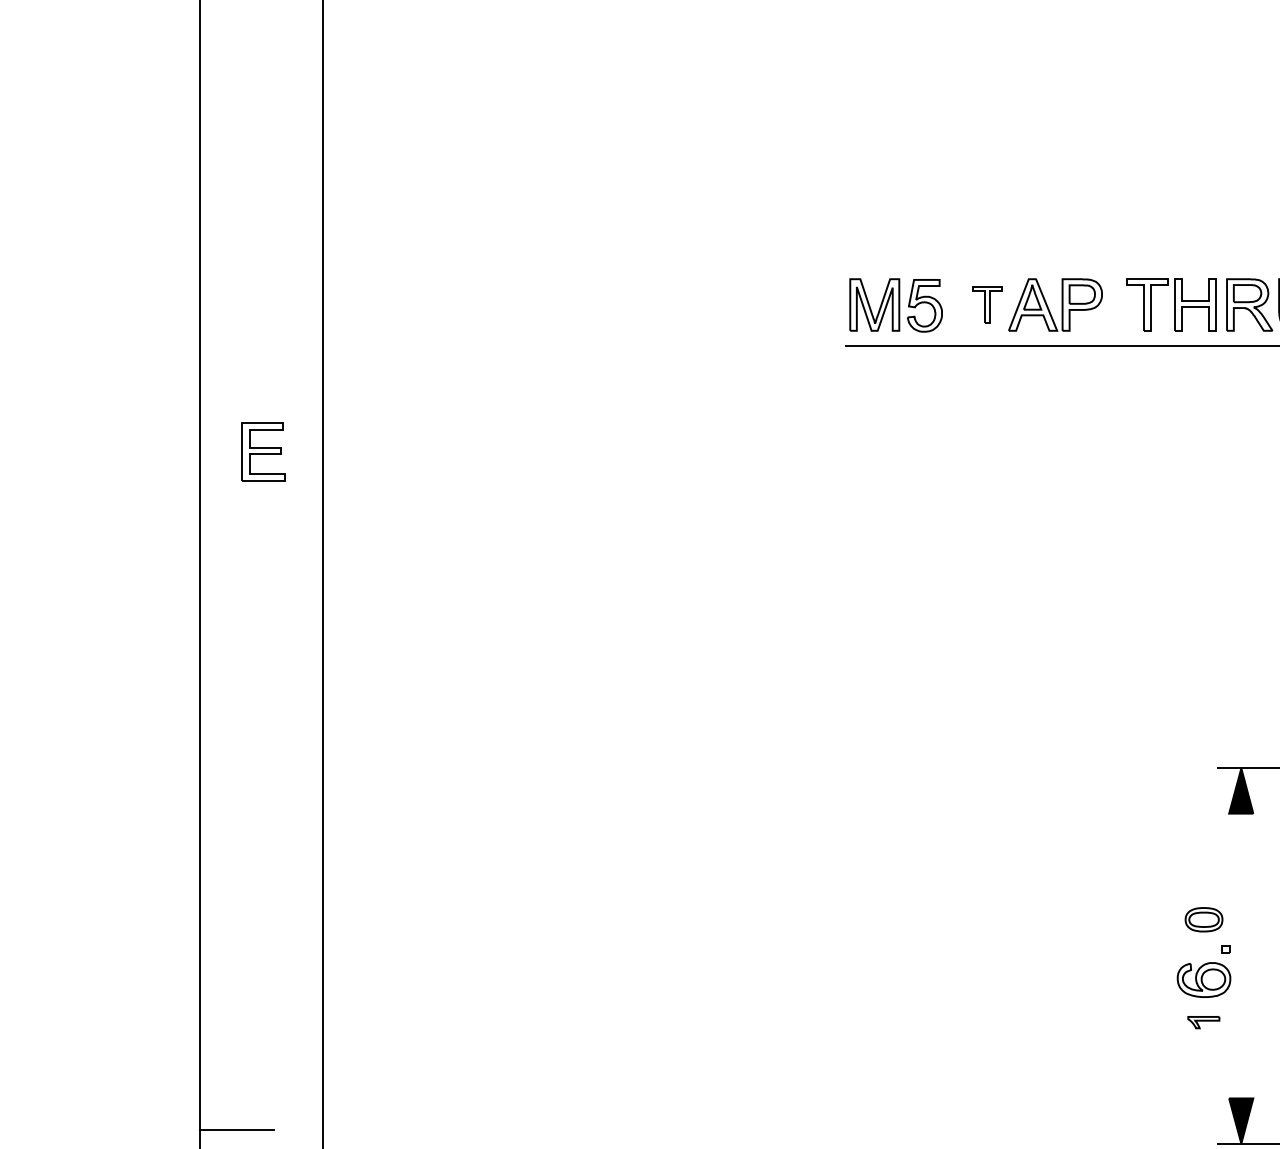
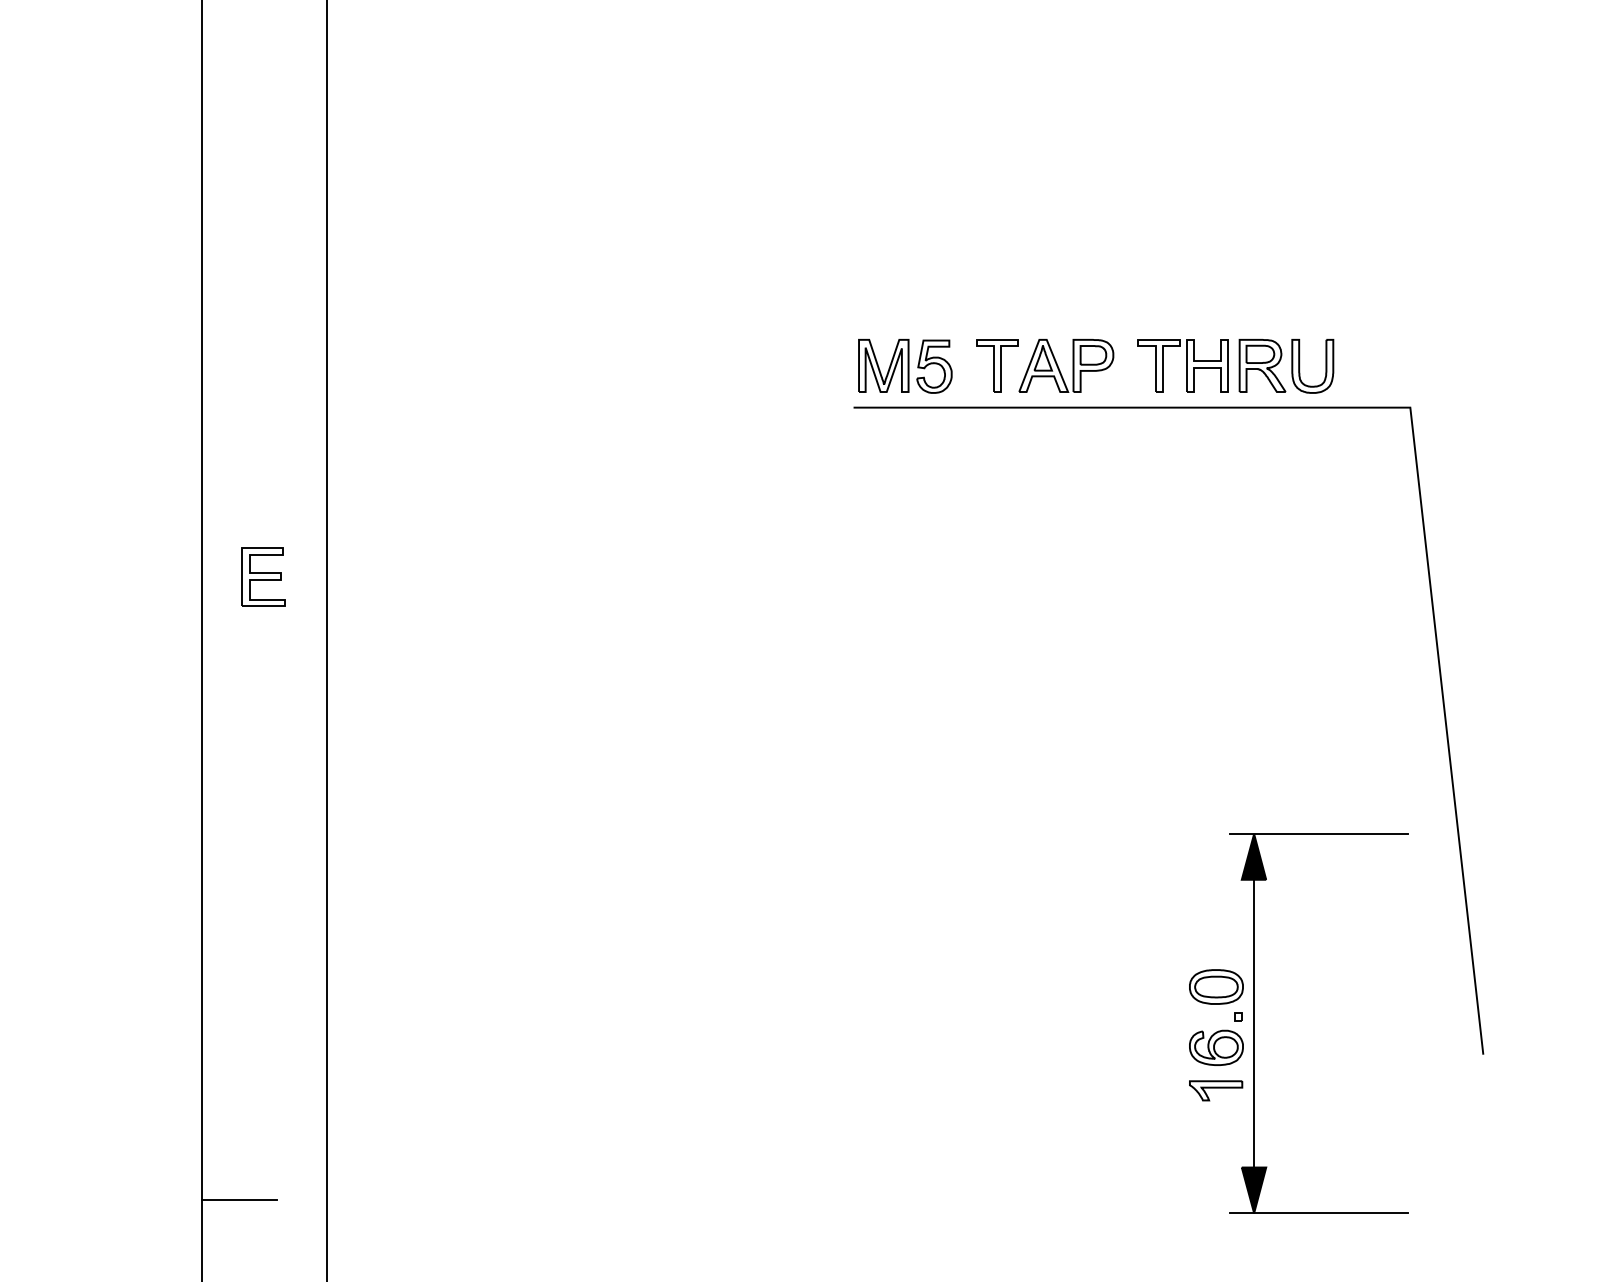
part: (987, 304) -> (997, 365), size x1.43
part: (263, 451) -> (263, 576), moved
part: (1204, 919) -> (1216, 986), size x1.43
line: (1241, 955) -> (1254, 1023), added
part: (1204, 1022) -> (1216, 1090), size x1.67

